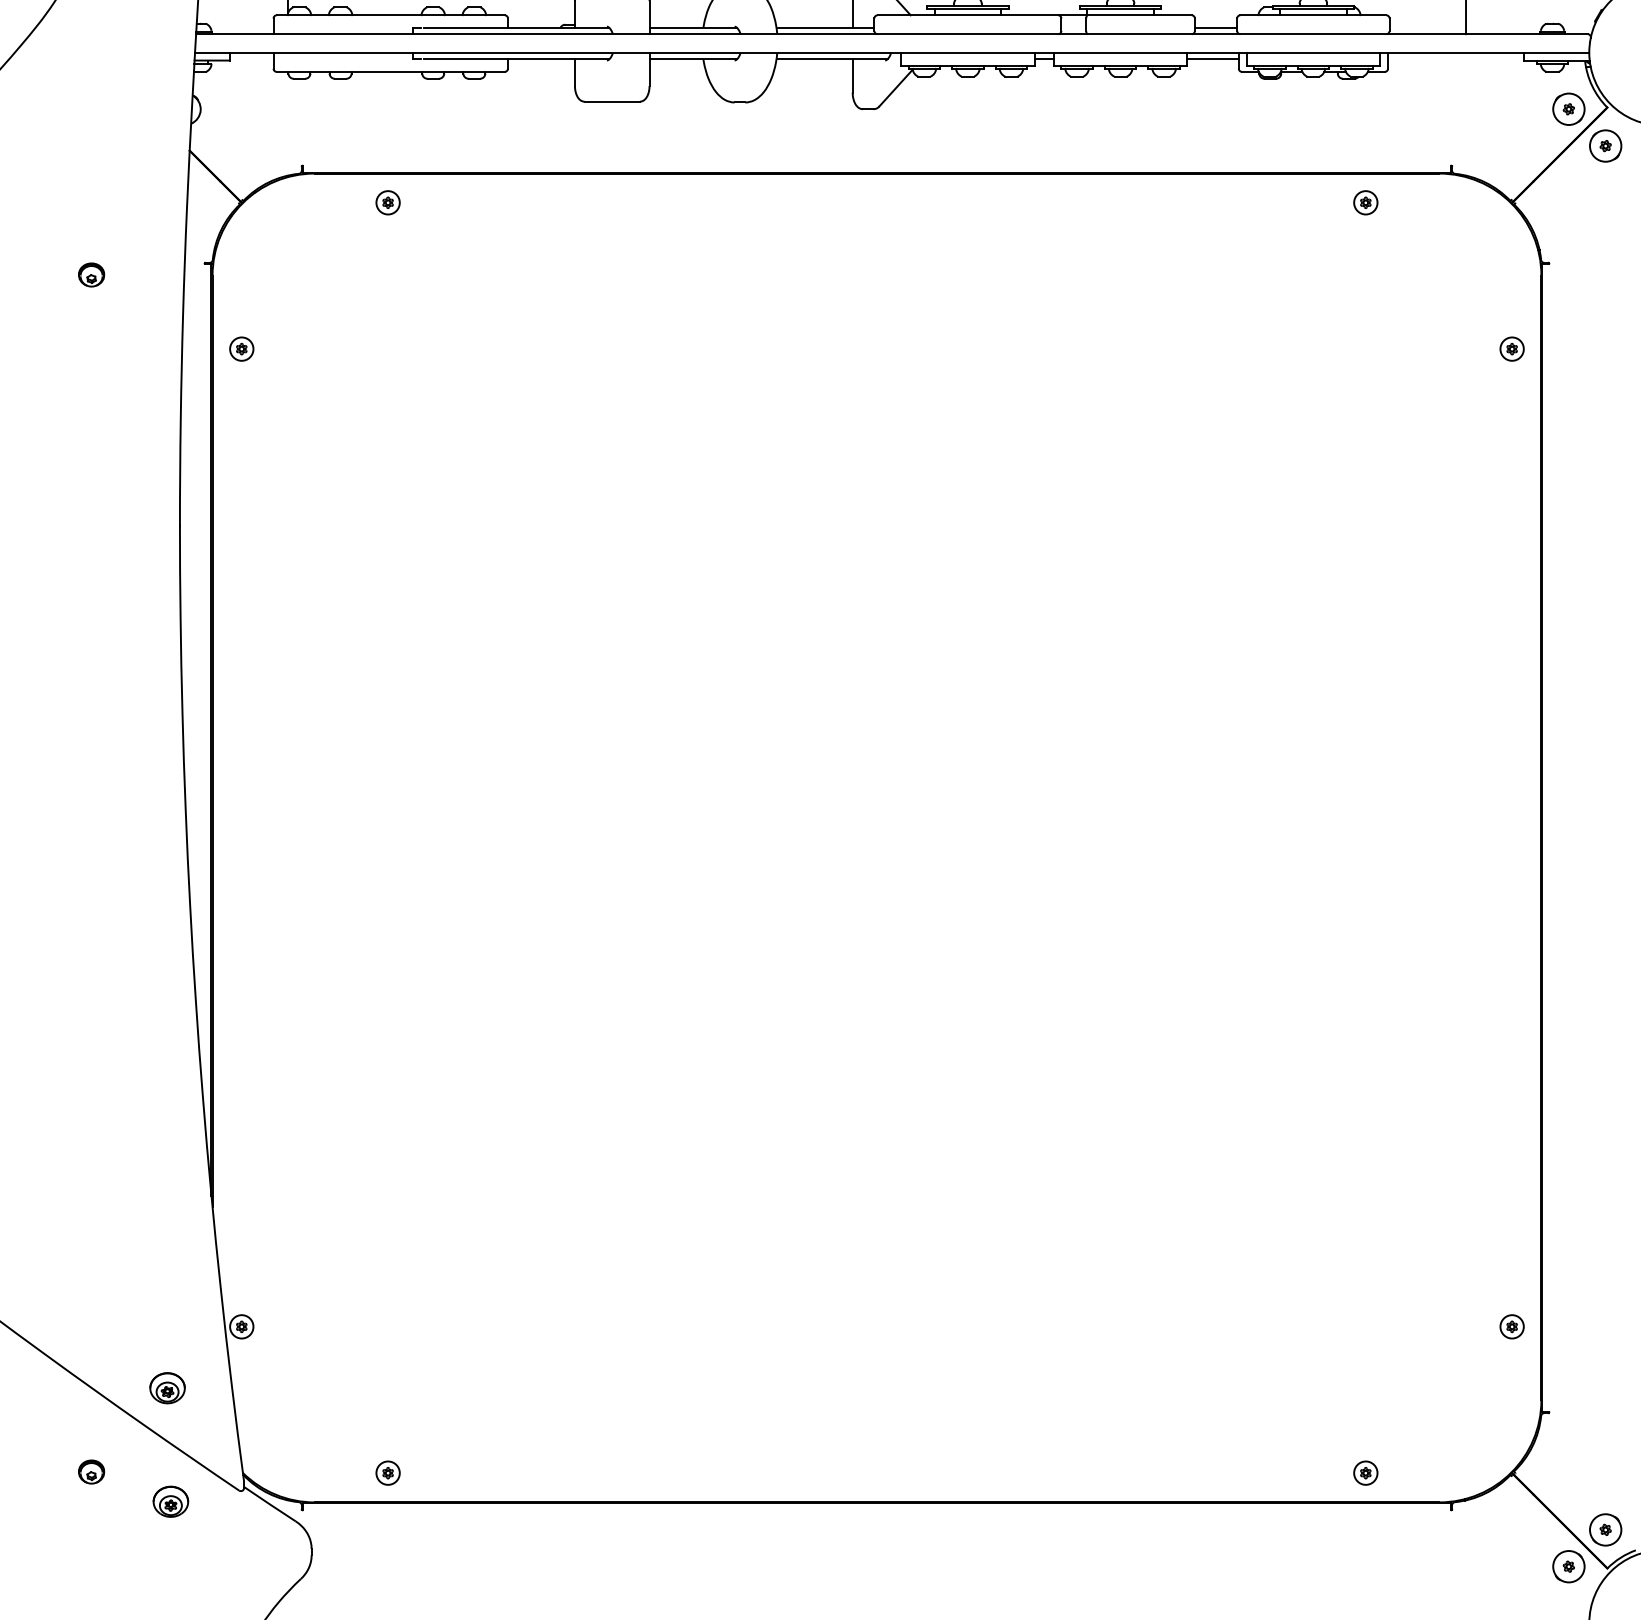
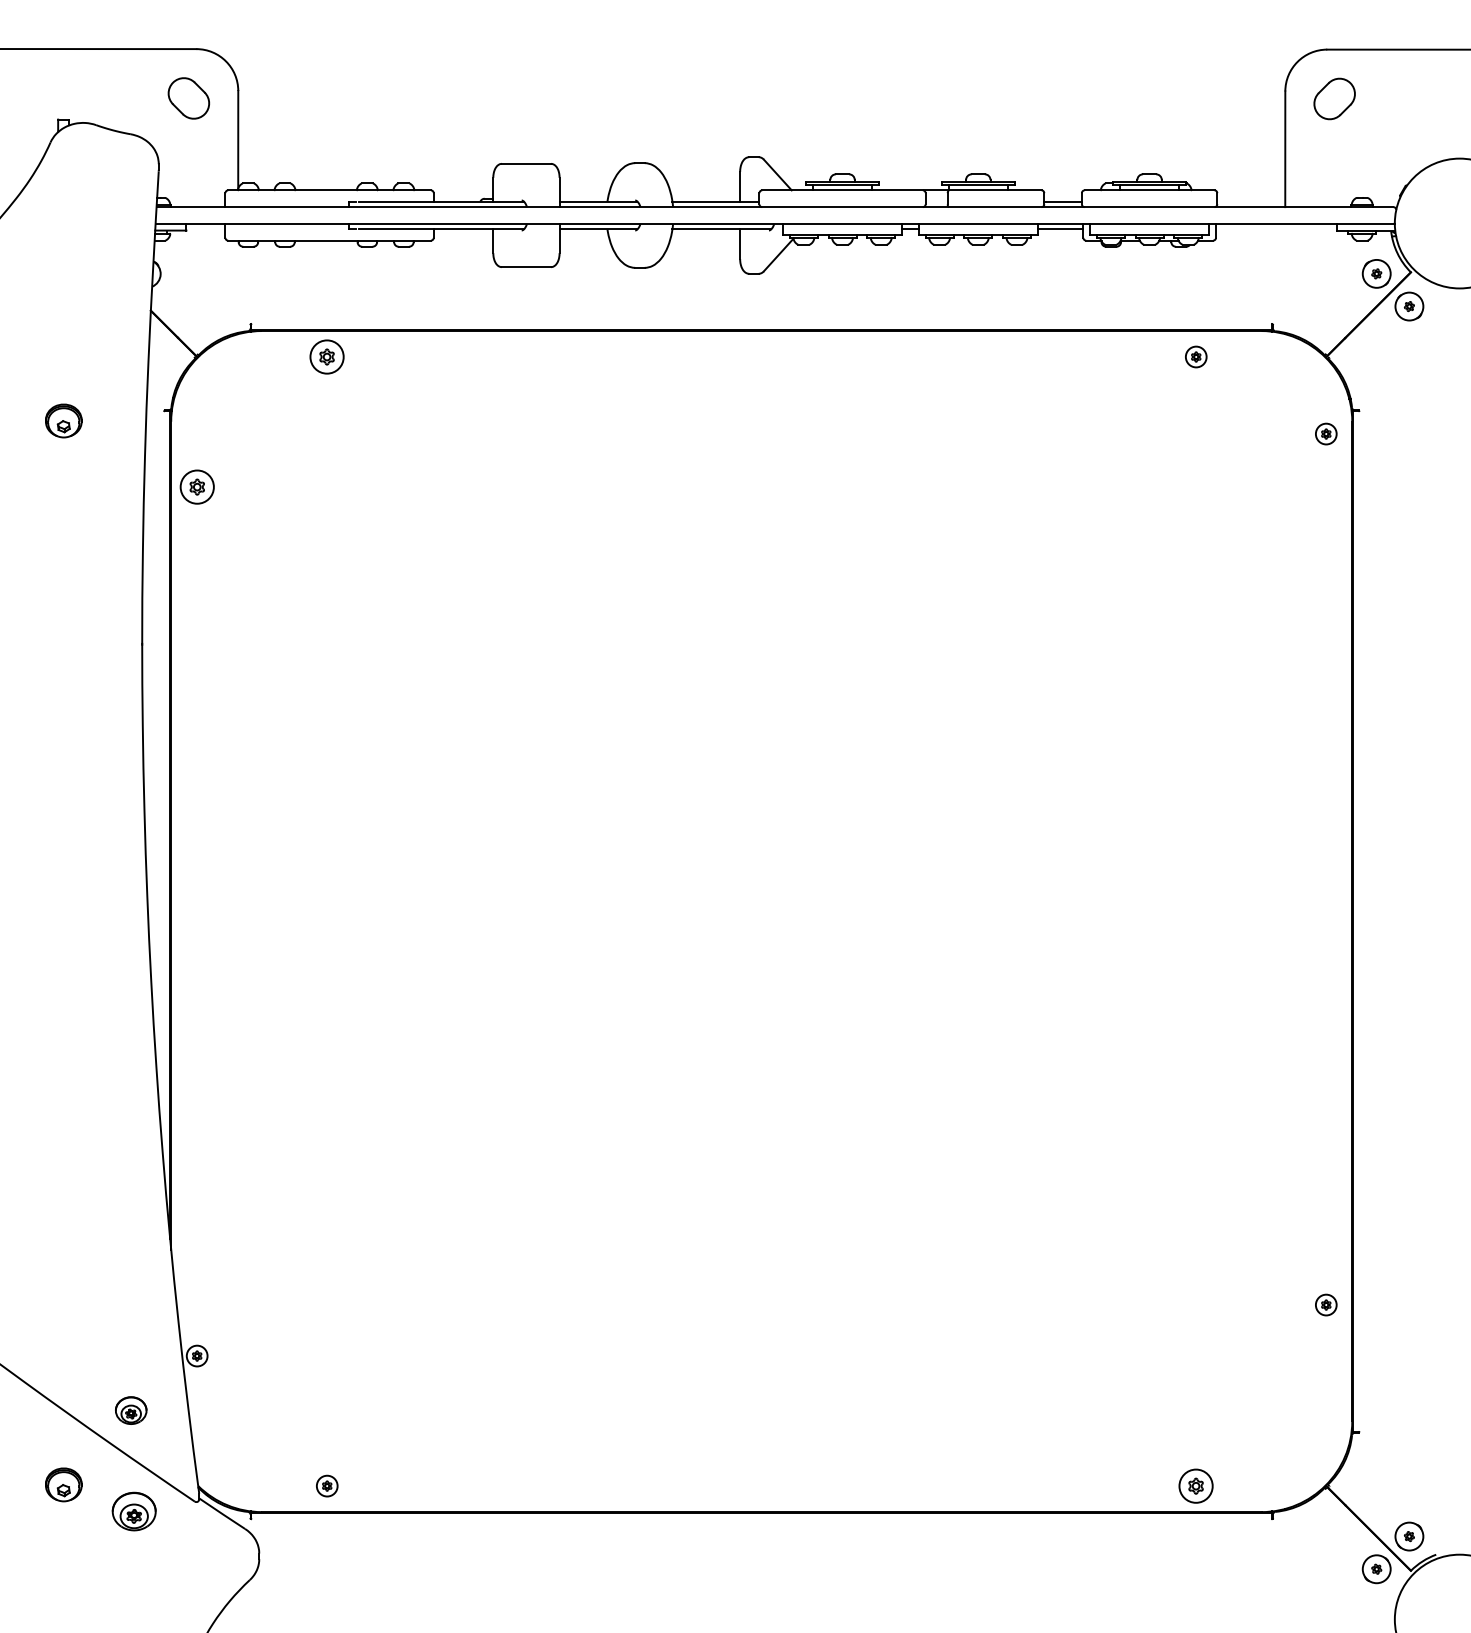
part: (388, 202) -> (327, 356), size x1.6
part: (91, 275) -> (63, 421), size x1.6
part: (241, 348) -> (196, 486), size x1.6
part: (1512, 348) -> (1326, 433), moved
part: (1512, 1326) -> (1326, 1304), moved
part: (91, 1472) -> (63, 1485), size x1.6
part: (1366, 1472) -> (1196, 1485), size x1.6
part: (170, 1501) -> (133, 1511), size x1.4

